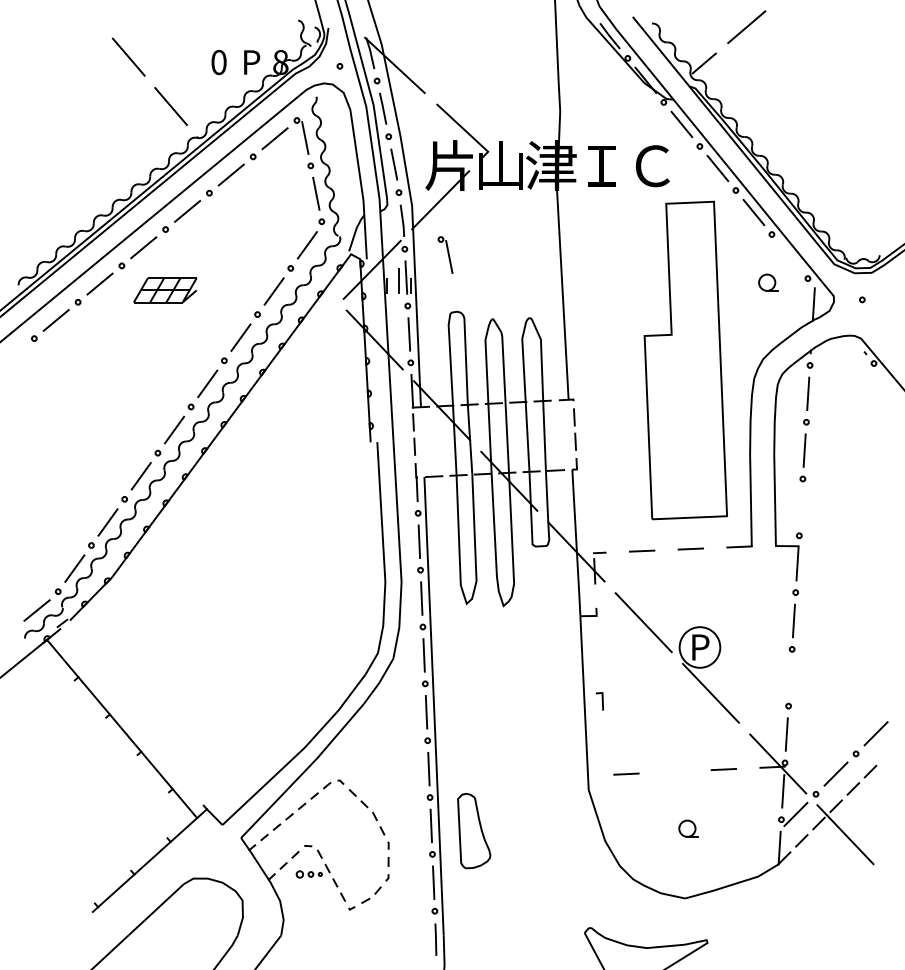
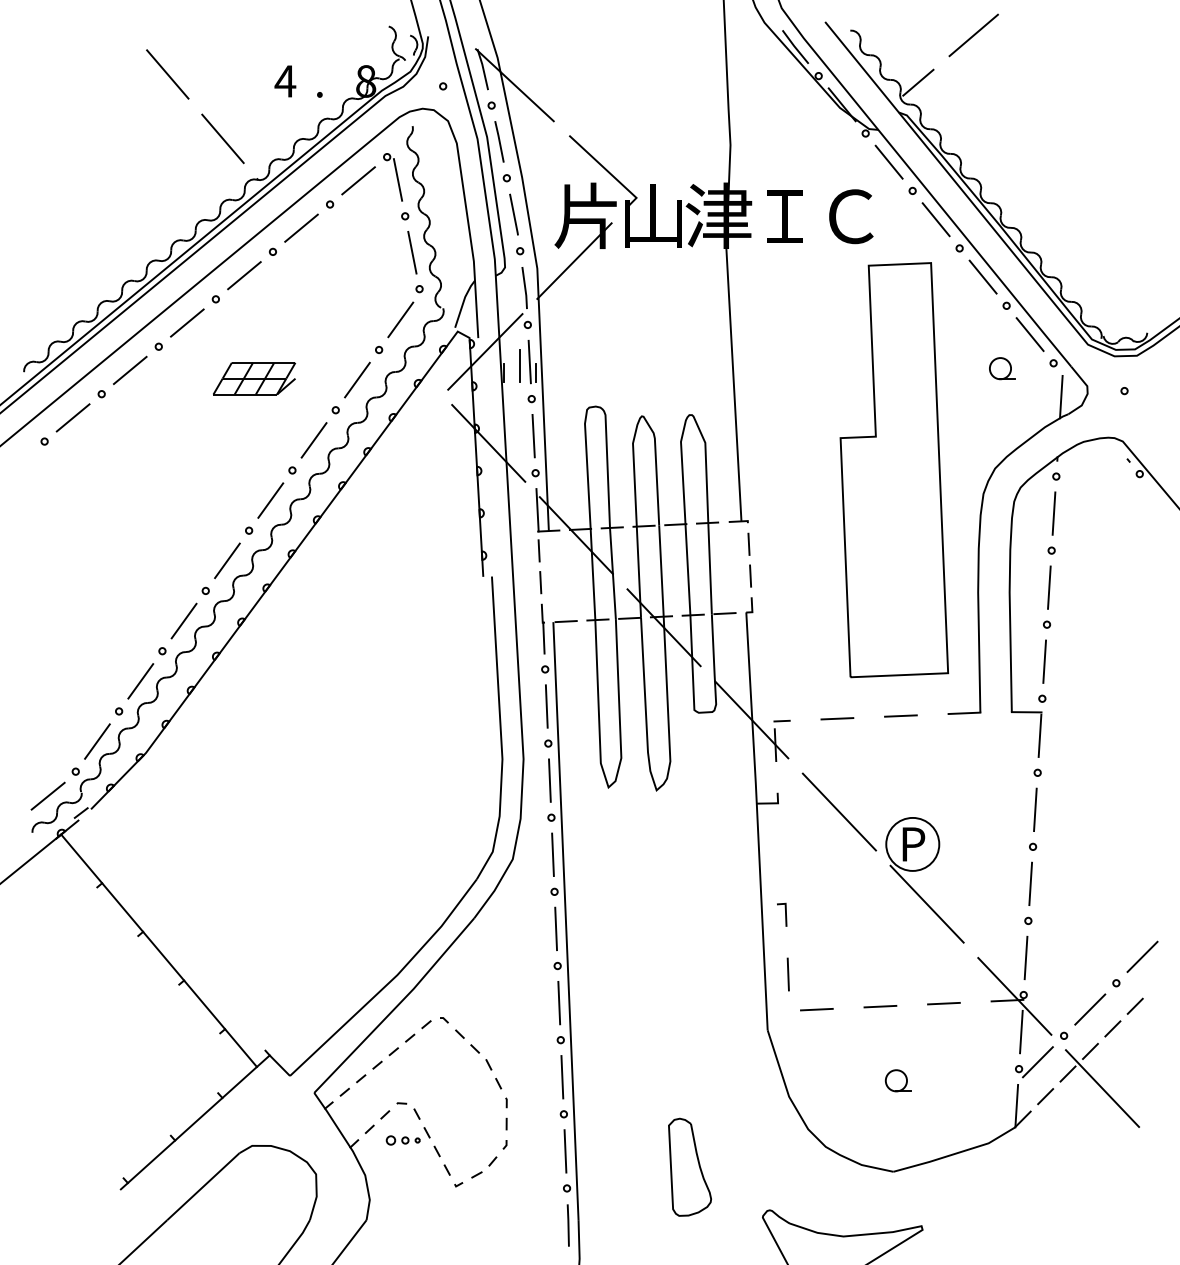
text: (218, 62) -> (284, 81), 0 -> 4
text: (251, 62) -> (327, 81), P -> .
part: (445, 254) -> (580, 331), removed
line: (789, 256) -> (1029, 334), added
part: (165, 290) -> (254, 378), moved
line: (800, 507) -> (1043, 661), added
line: (790, 677) -> (1030, 883), added
line: (604, 747) -> (788, 974), added
line: (674, 771) -> (879, 1006), added
part: (474, 830) -> (690, 1166), moved

